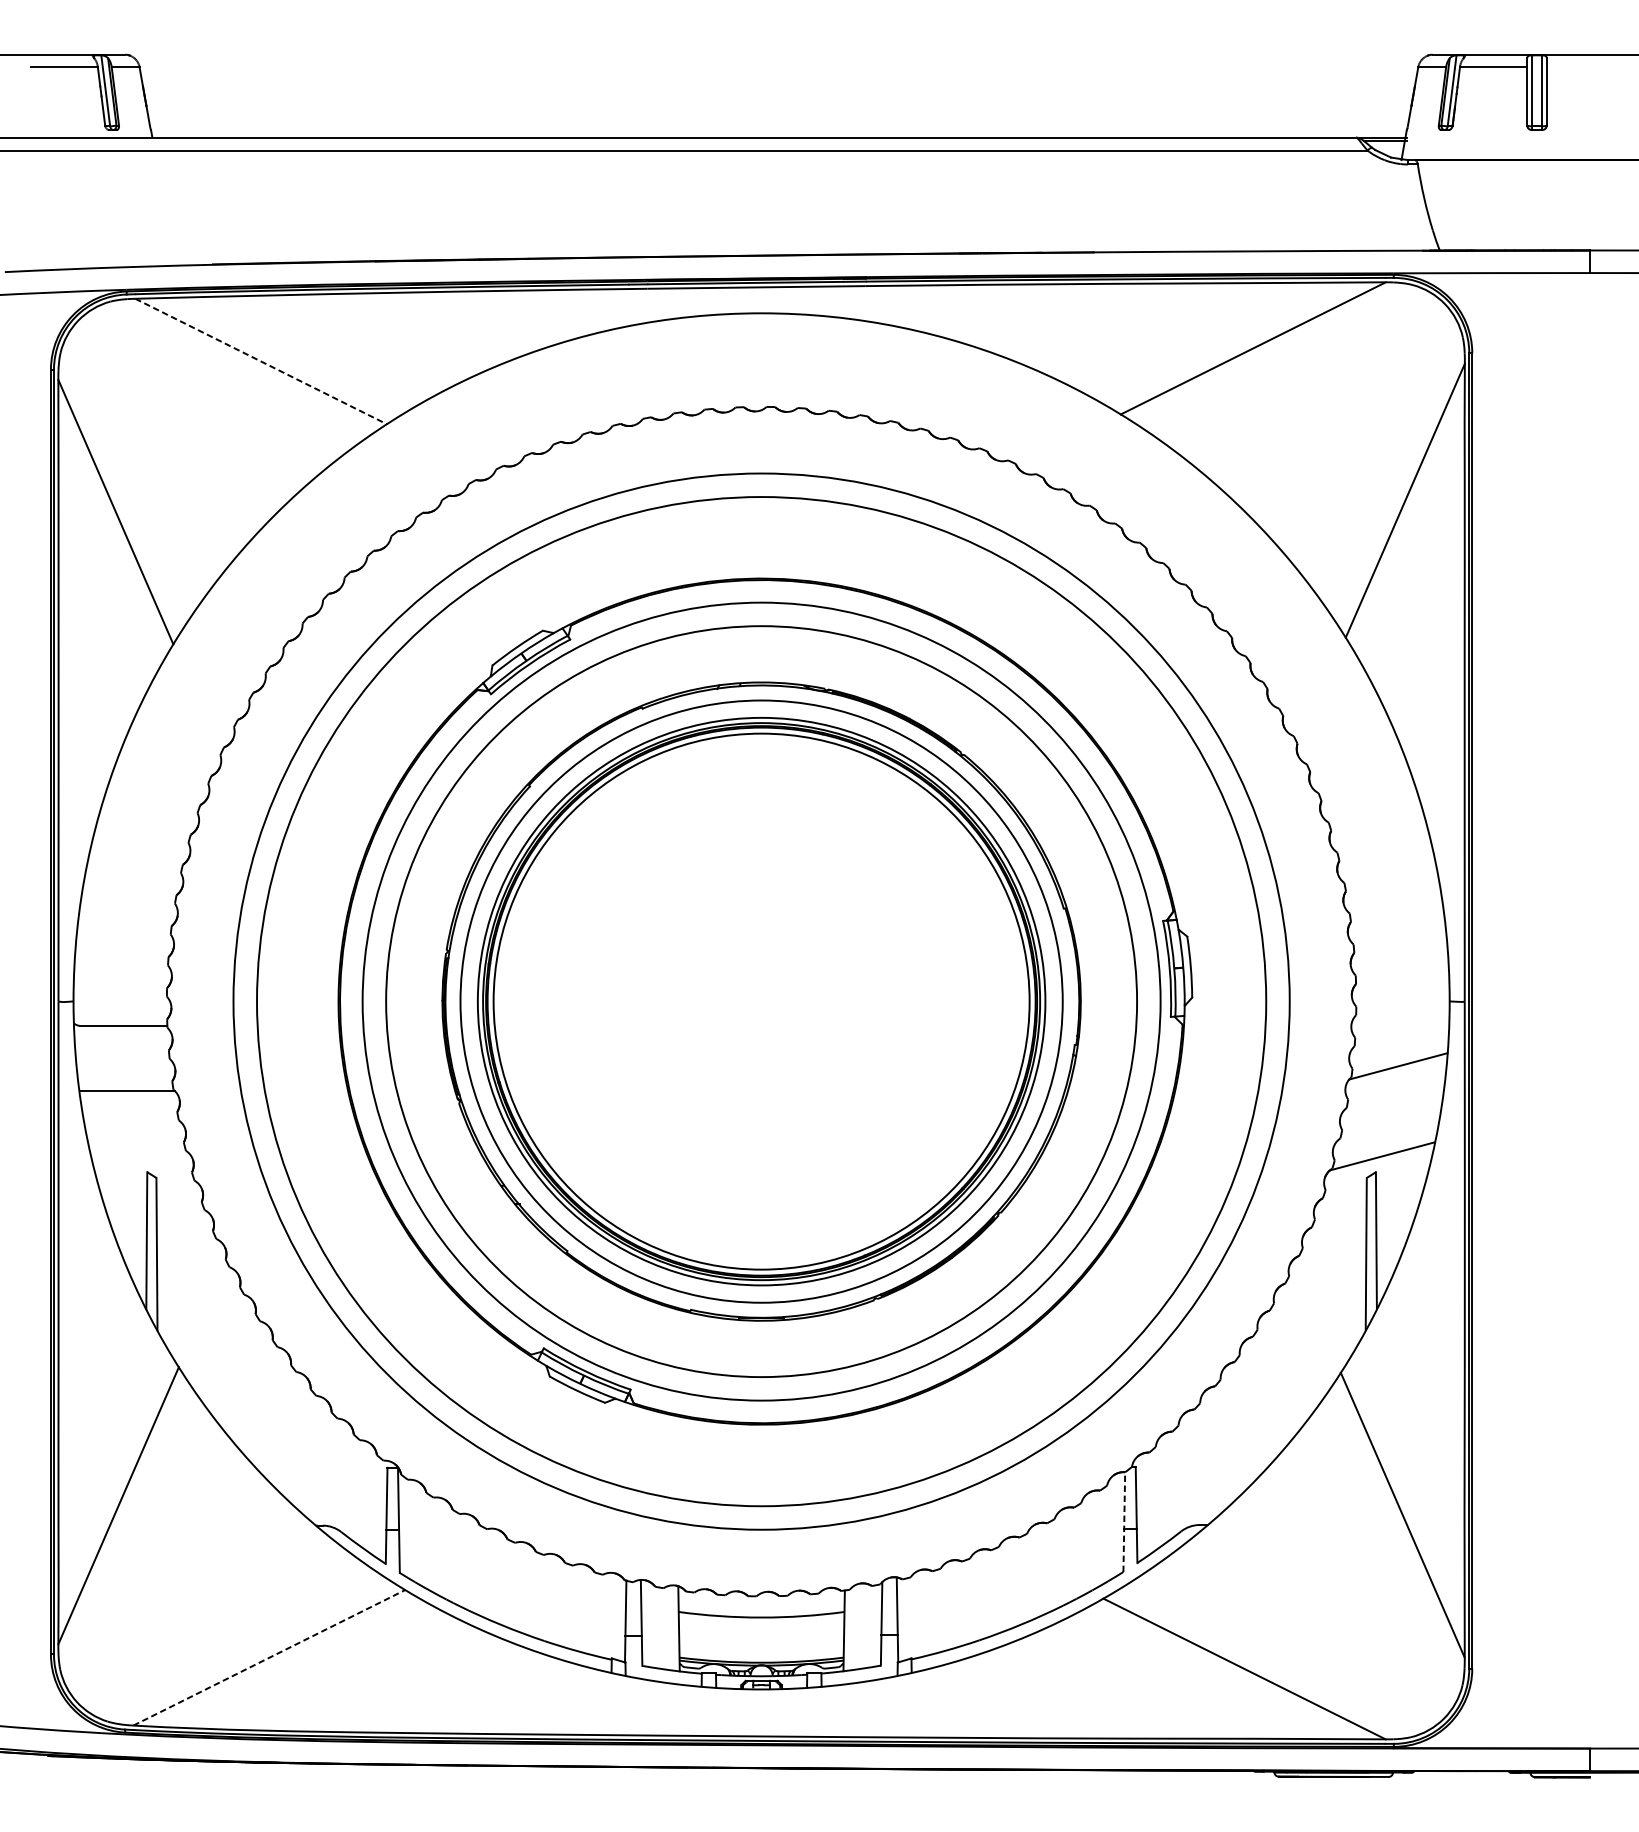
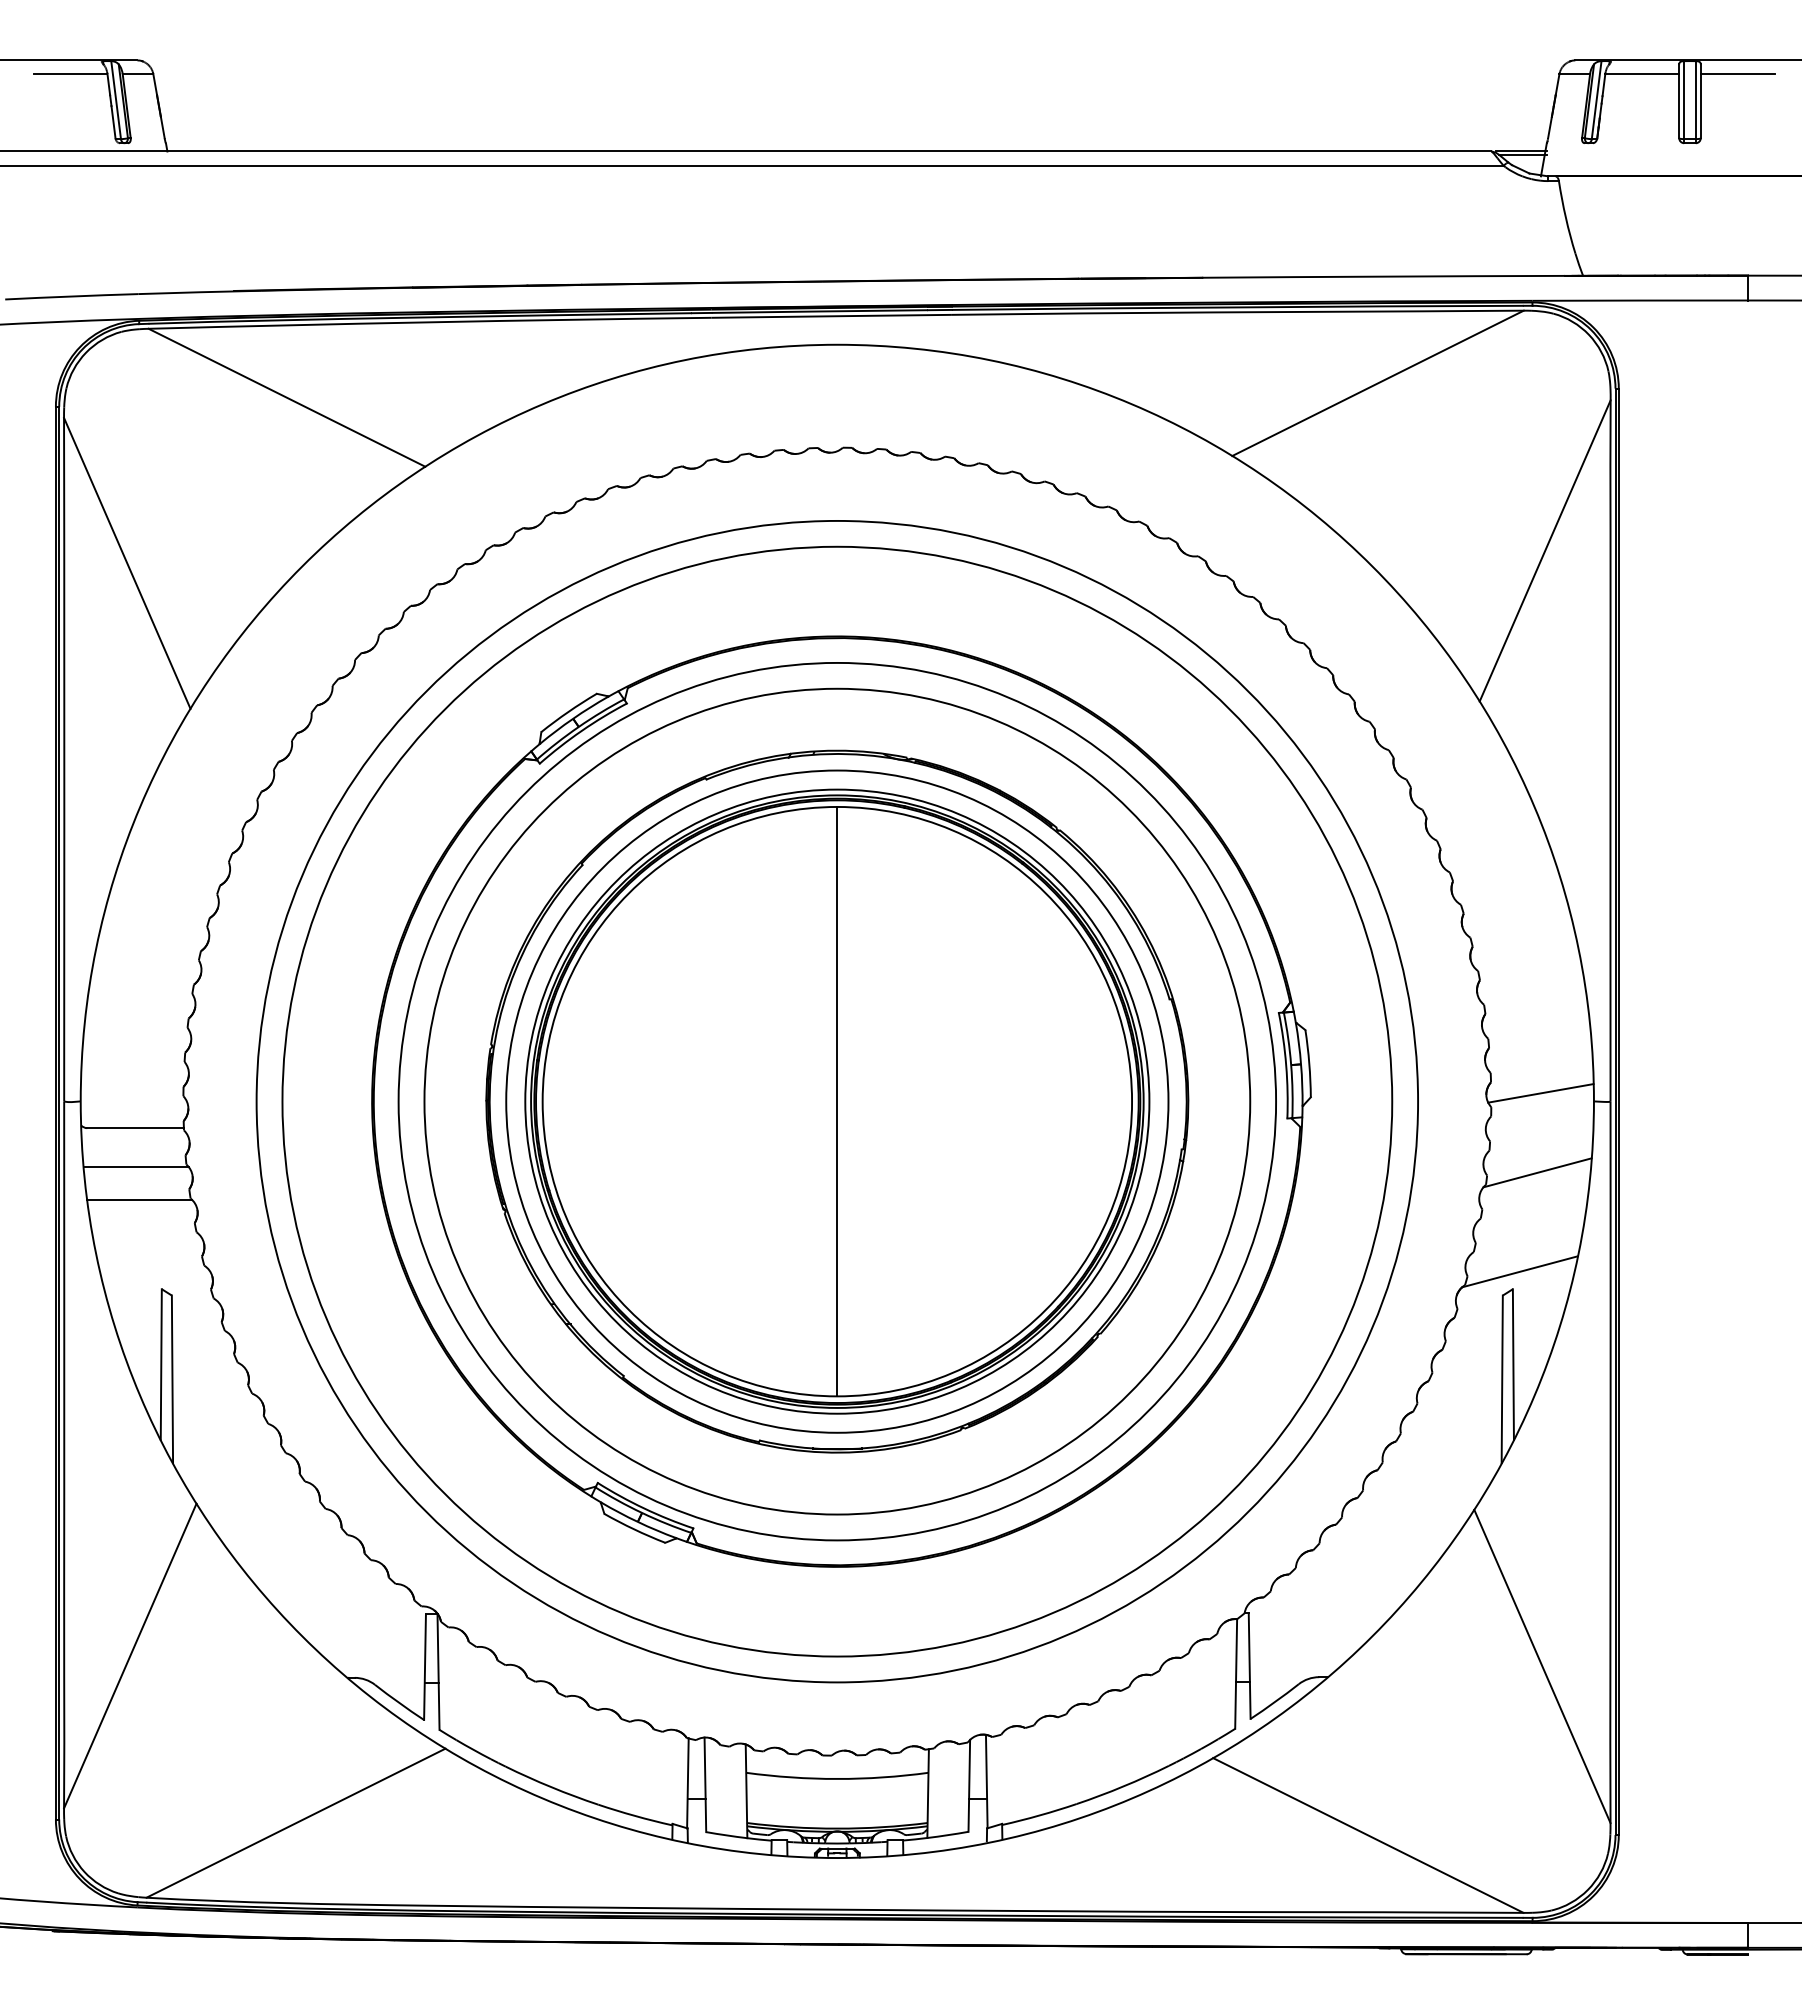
line: (1580, 67) -> (1737, 74), added
line: (261, 361) -> (287, 397), dashed -> solid
line: (1401, 994) -> (1540, 1093), added
line: (761, 1001) -> (837, 1101), added
line: (123, 1061) -> (135, 1167), added
line: (1124, 1522) -> (1236, 1674), dashed -> solid
line: (269, 1657) -> (296, 1822), dashed -> solid

